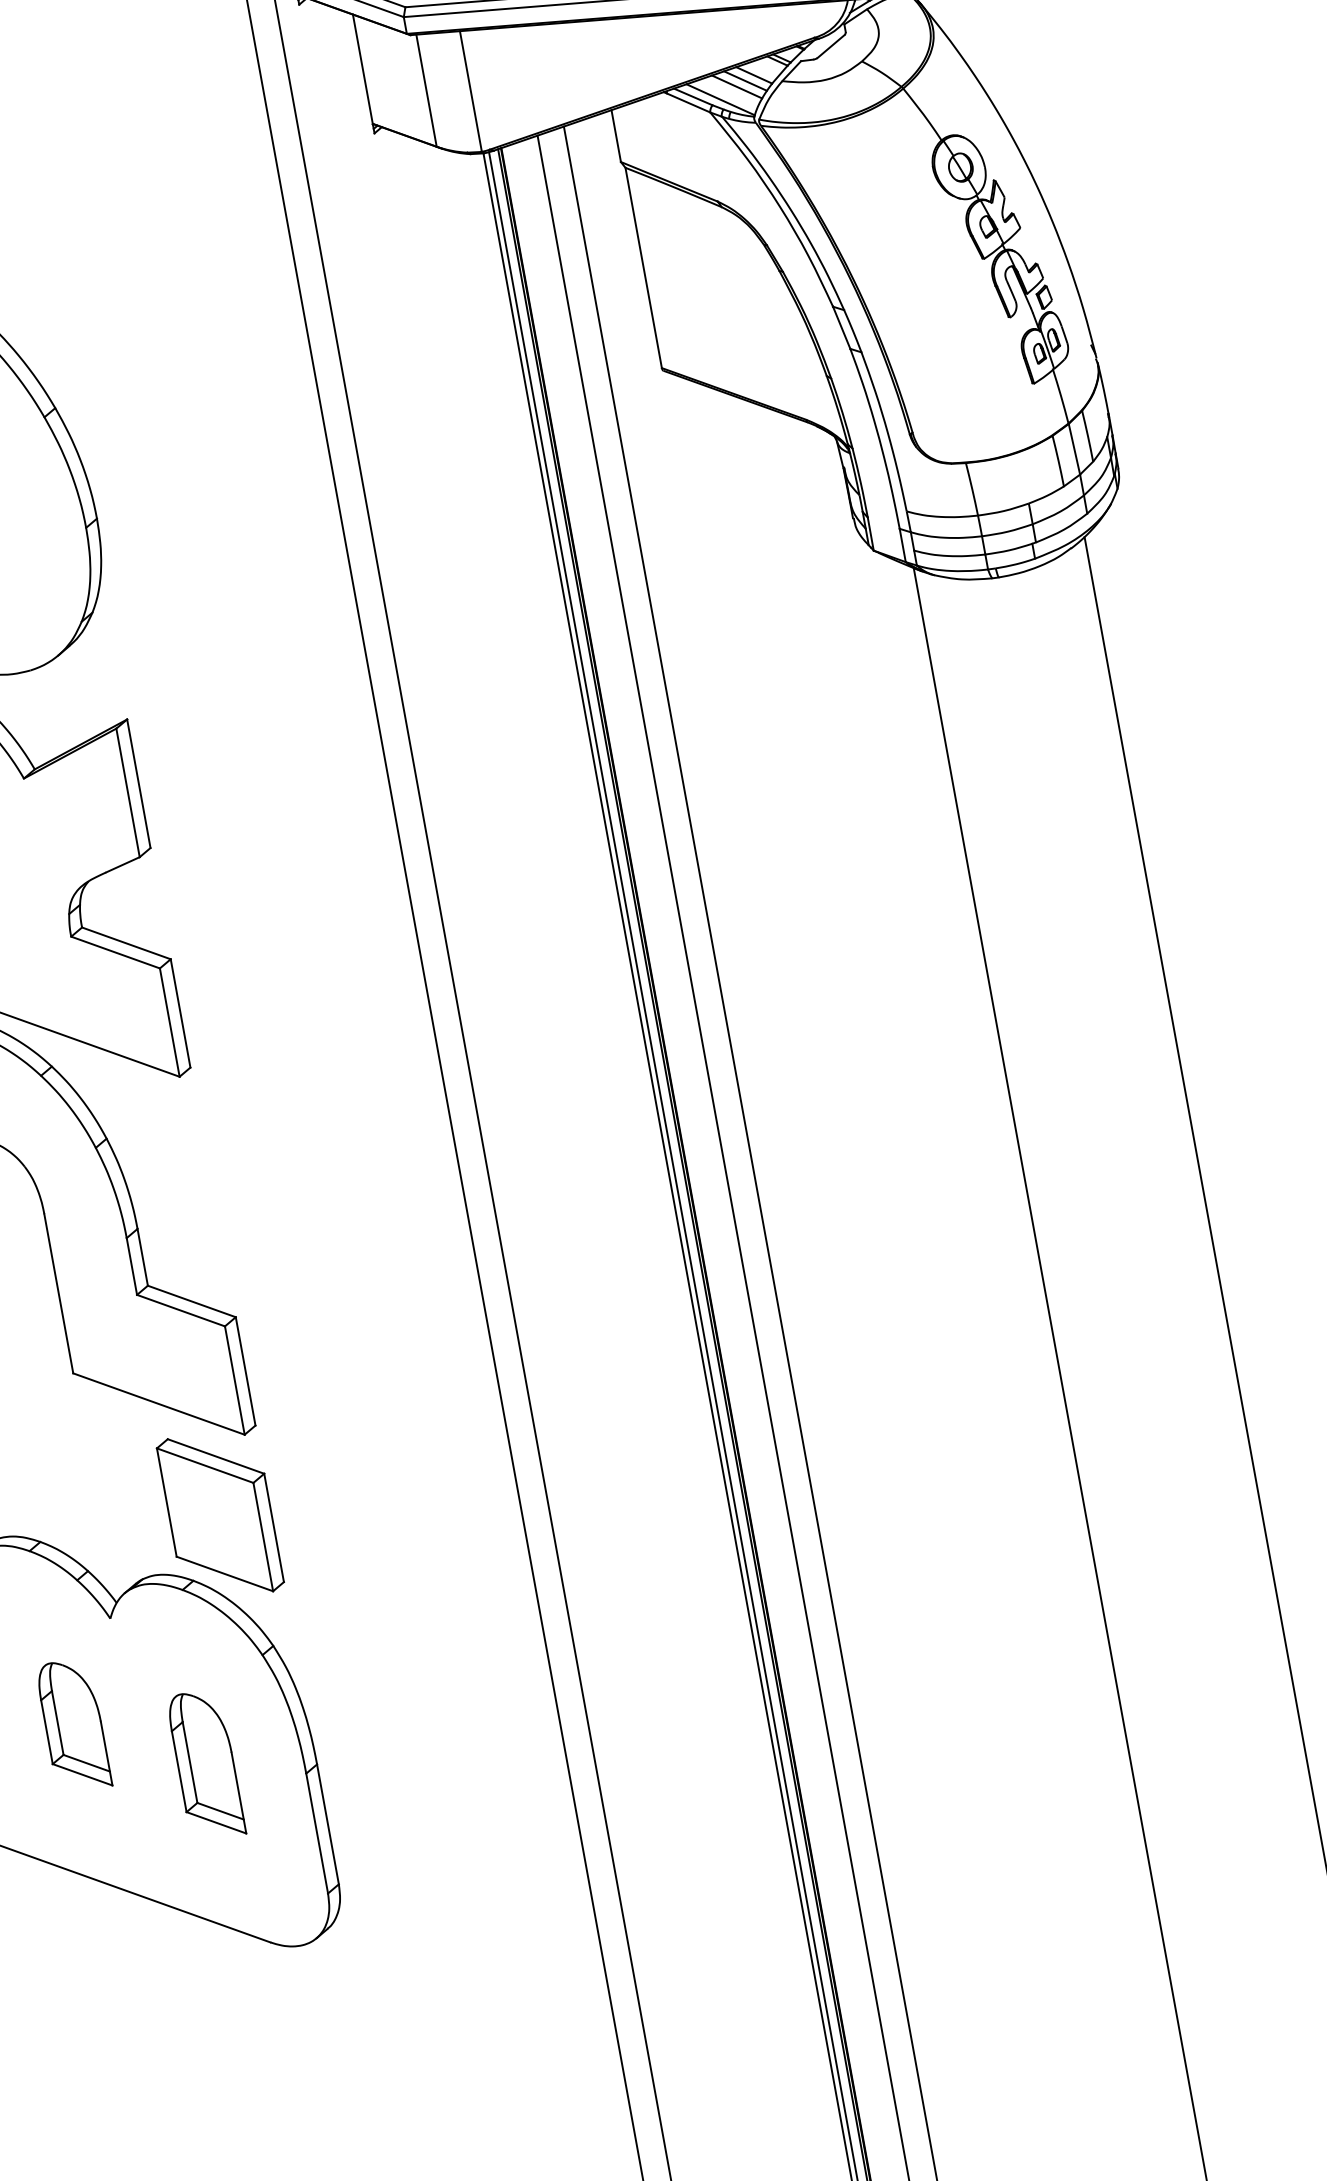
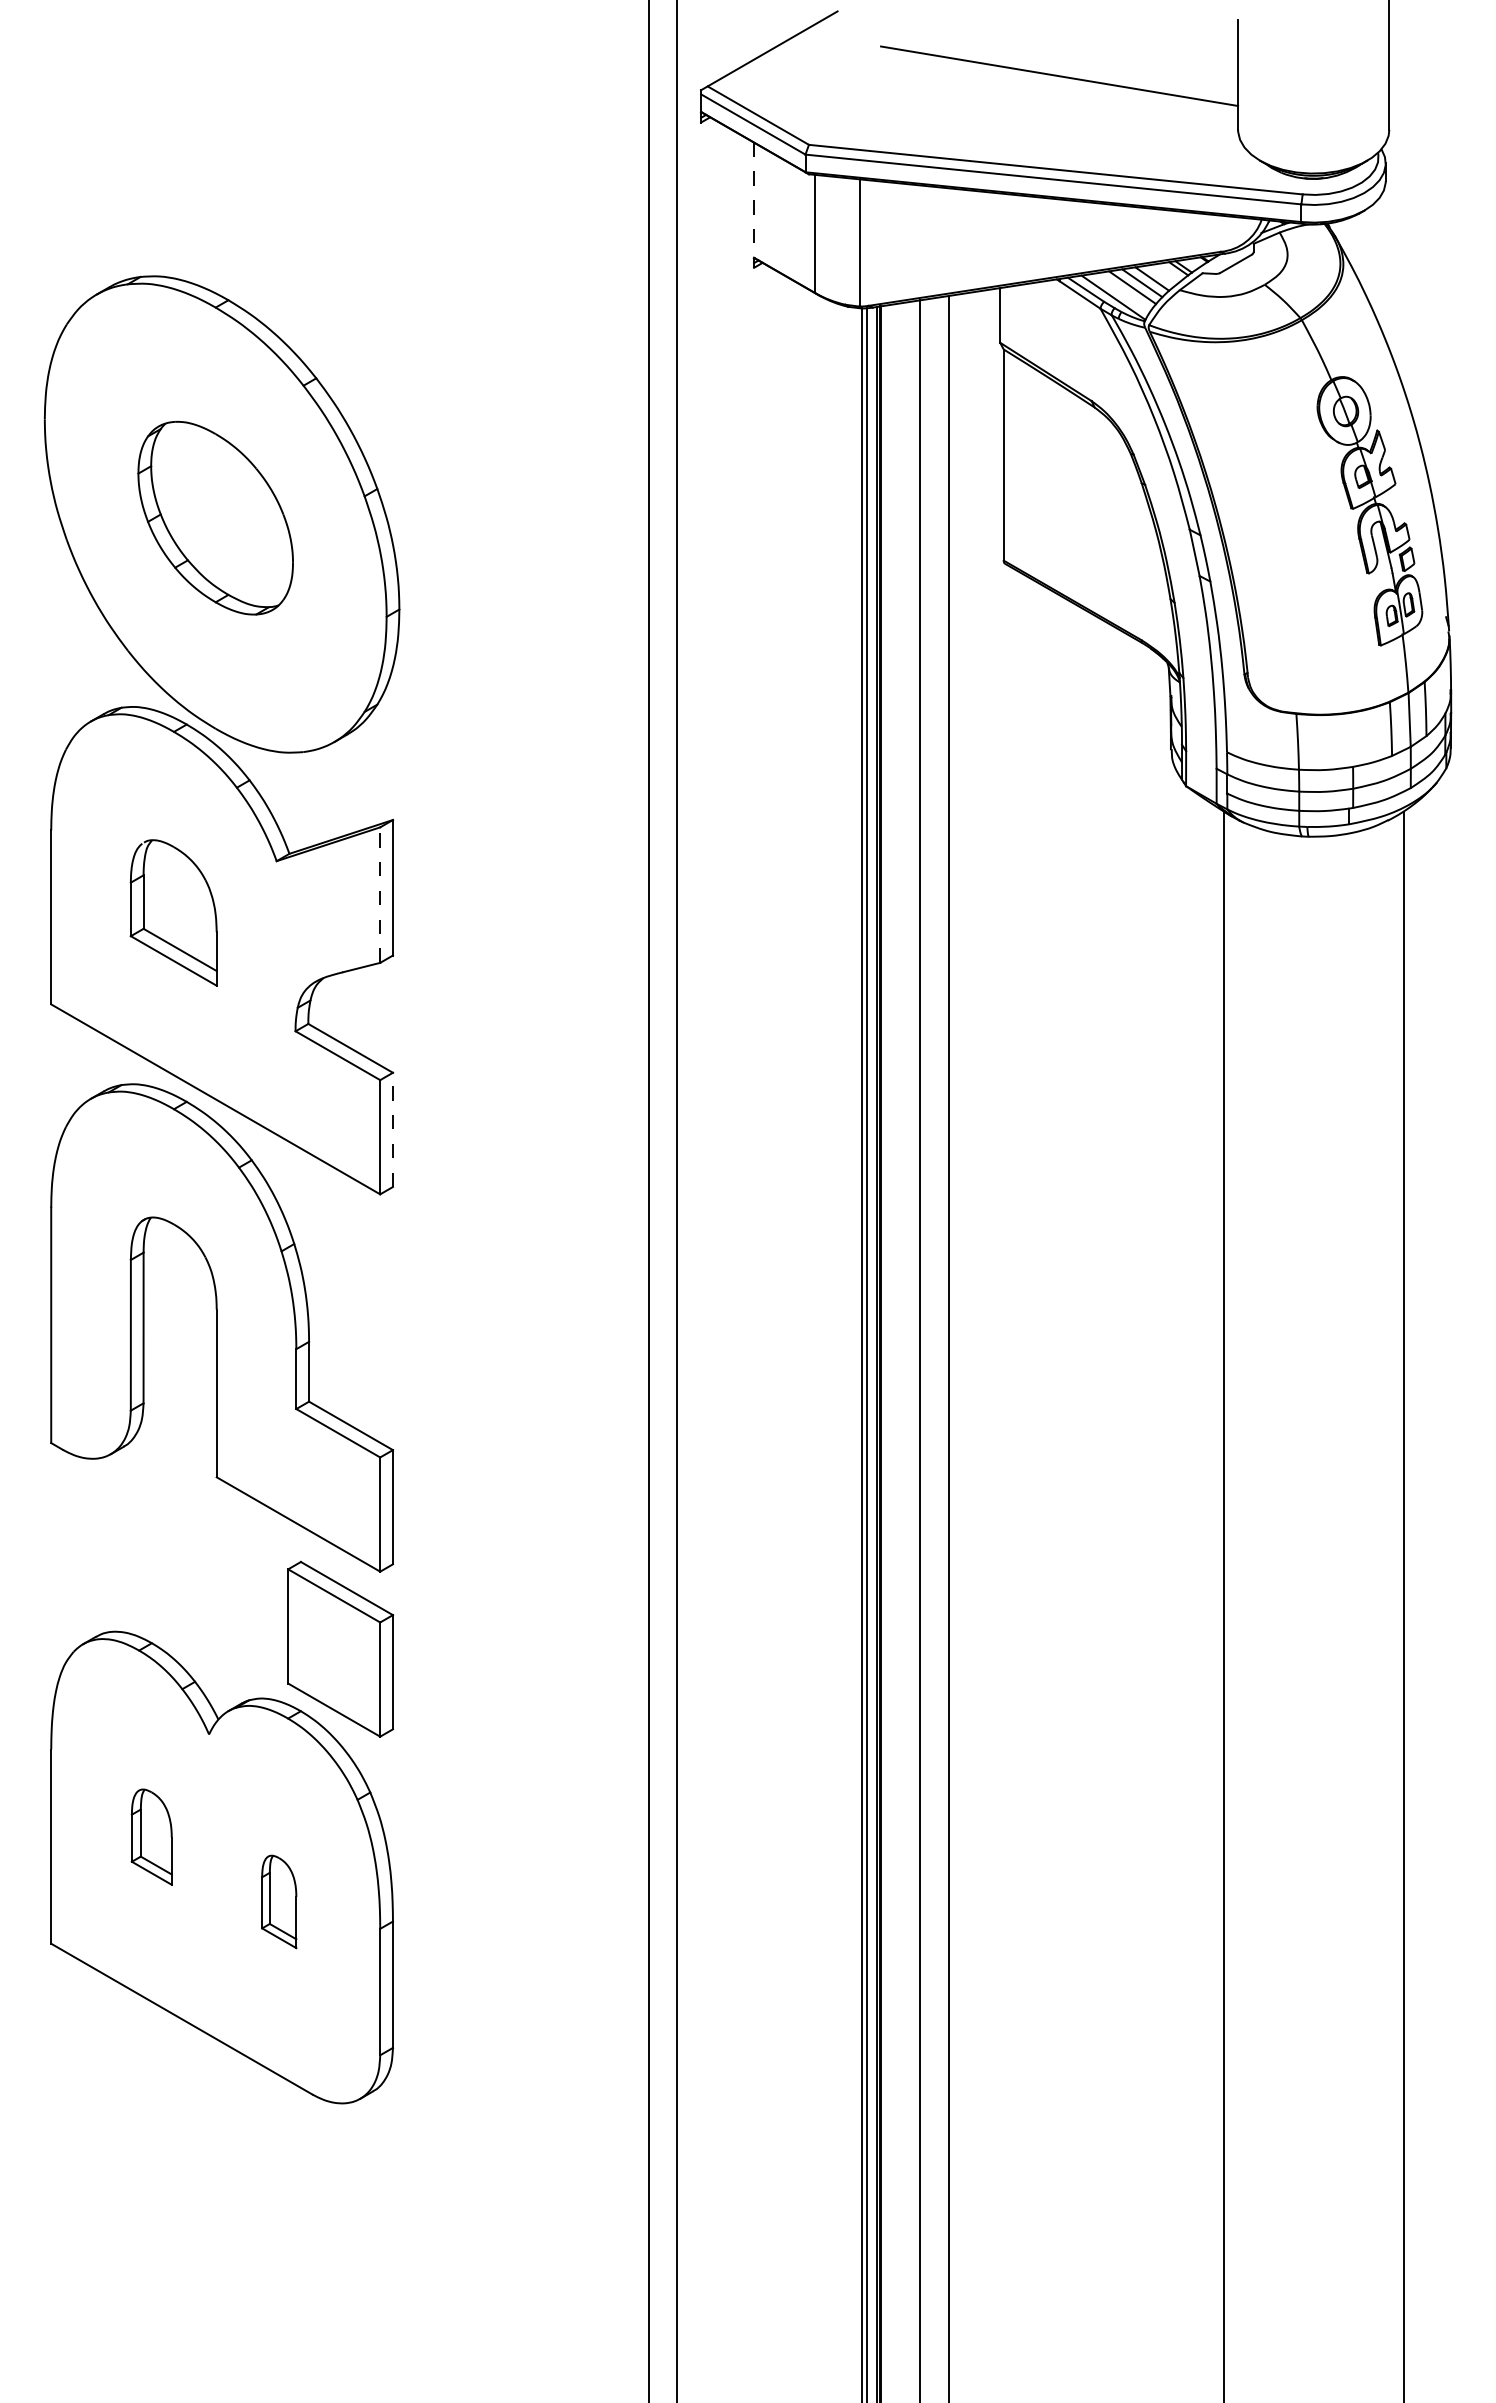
line: (364, 74) -> (754, 205), solid -> dashed
line: (128, 793) -> (380, 895), solid -> dashed
line: (180, 1013) -> (392, 1129), solid -> dashed
part: (73, 1726) -> (151, 1837), size x0.7
part: (205, 1765) -> (278, 1901), size x0.6

